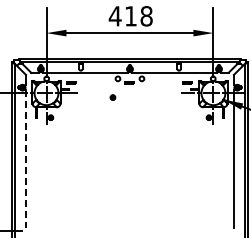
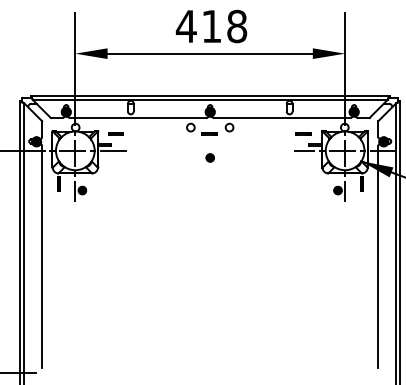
part: (112, 97) -> (209, 157), moved
line: (25, 159) -> (41, 257), dashed -> solid

